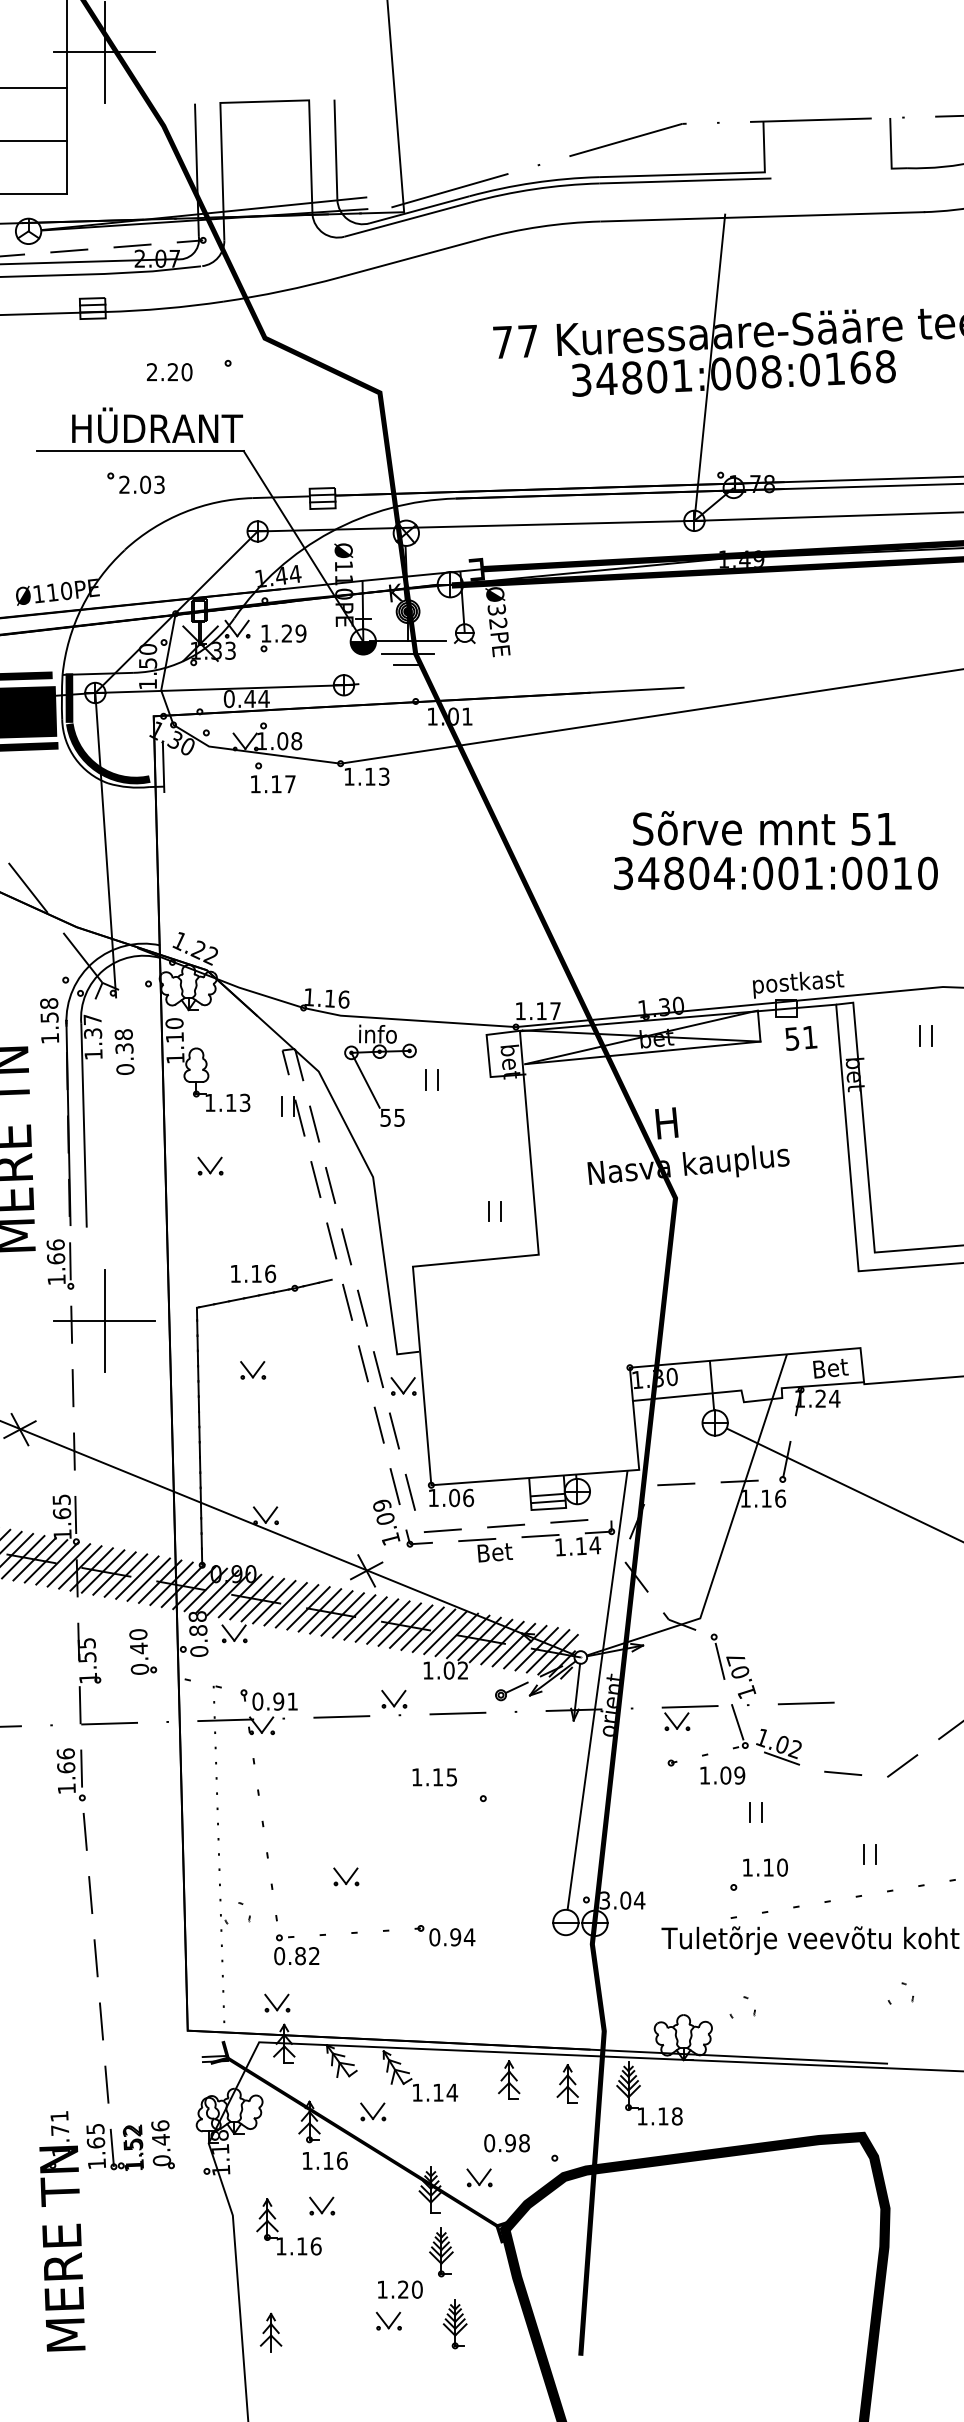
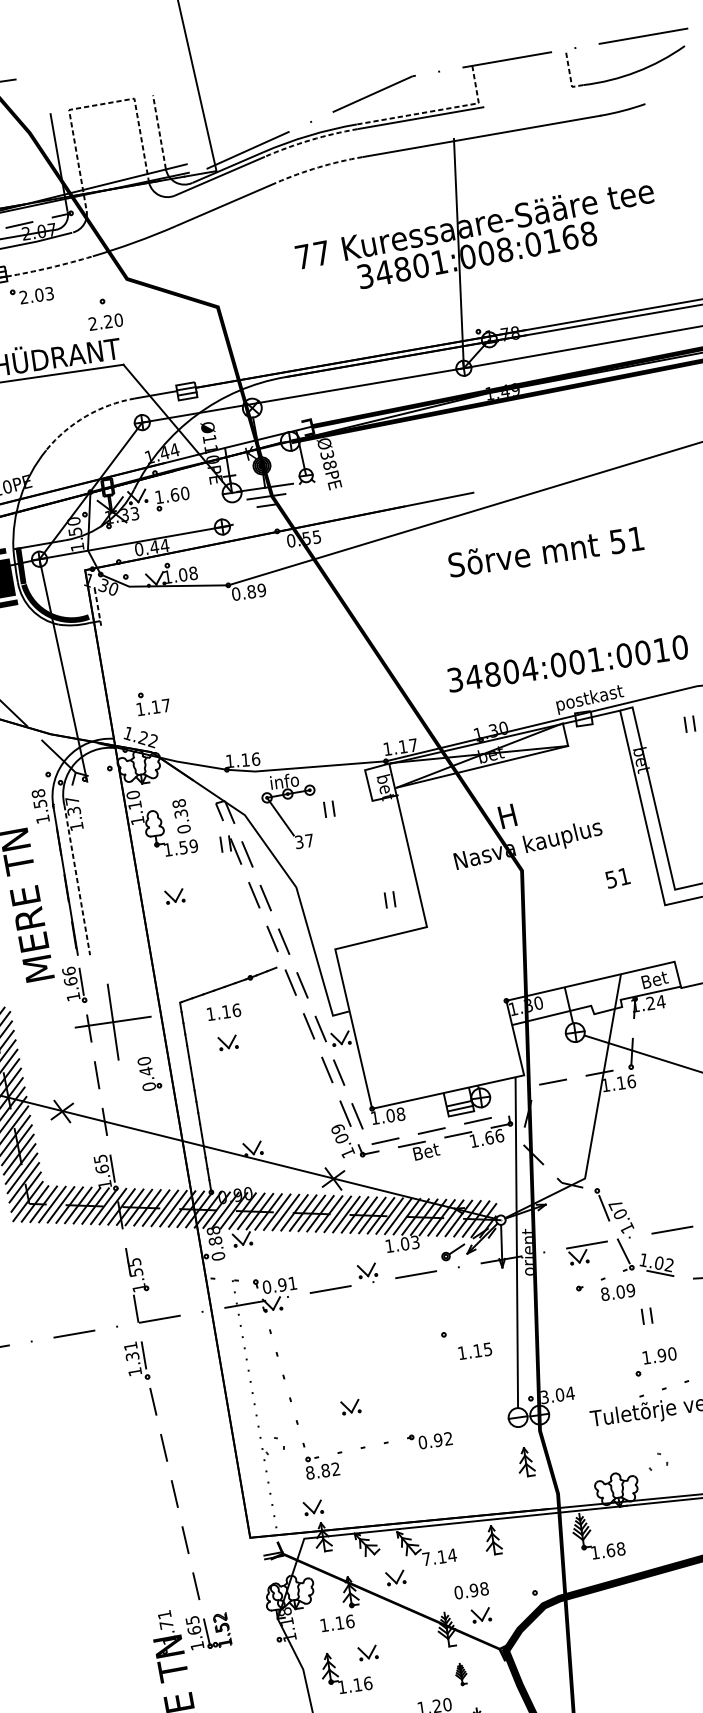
line: (253, 102) -> (93, 106), solid -> dashed
line: (335, 149) -> (159, 132), solid -> dashed
line: (891, 151) -> (570, 74), solid -> dashed
line: (706, 174) -> (435, 111), solid -> dashed
arc: (534, 189) -> (310, 140), solid -> dashed
arc: (540, 226) -> (318, 167), solid -> dashed
arc: (164, 308) -> (49, 267), solid -> dashed
text: (169, 372) -> (105, 322), moved
part: (135, 482) -> (31, 294), moved
arc: (184, 512) -> (86, 416), solid -> dashed
text: (498, 623) -> (330, 464), Ø32PE -> Ø38PE
text: (293, 633) -> (179, 494), 1.29 -> 1.60
fill: (363, 647) -> (232, 497), removed
text: (449, 716) -> (303, 538), 1.01 -> 0.55
line: (163, 768) -> (97, 607), solid -> dashed
text: (366, 776) -> (248, 592), 1.13 -> 0.89
part: (273, 777) -> (153, 702), moved
text: (764, 828) -> (546, 551), moved
text: (775, 873) -> (567, 663), moved
text: (801, 1038) -> (618, 878), moved
text: (124, 1051) -> (181, 815), moved
text: (238, 1102) -> (188, 846), 1.13 -> 1.59
text: (392, 1117) -> (304, 841), 55 -> 37
line: (84, 1125) -> (77, 879), solid -> dashed
text: (253, 1273) -> (224, 1011), moved
text: (468, 1497) -> (400, 1113), 1.06 -> 1.08
text: (588, 1545) -> (494, 1136), 1.14 -> 1.66
part: (143, 1651) -> (149, 1073), moved
text: (463, 1670) -> (415, 1242), 1.02 -> 1.03
text: (65, 1760) -> (131, 1351), 1.66 -> 1.31
text: (704, 1775) -> (604, 1294), 1.09 -> 8.09
text: (434, 1777) -> (475, 1351), moved
text: (768, 1867) -> (661, 1355), 1.10 -> 1.90
text: (469, 1937) -> (448, 1438), 0.94 -> 0.92
text: (279, 1955) -> (310, 1472), 0.82 -> 8.82
part: (567, 2083) -> (525, 1461), moved
text: (417, 2092) -> (426, 1558), 1.14 -> 7.14
text: (663, 2116) -> (610, 1550), 1.18 -> 1.68
text: (506, 2143) -> (471, 1591), moved
part: (162, 2144) -> (243, 1624), removed
text: (325, 2160) -> (337, 1623), moved
part: (441, 2252) -> (461, 1674), size x0.6

